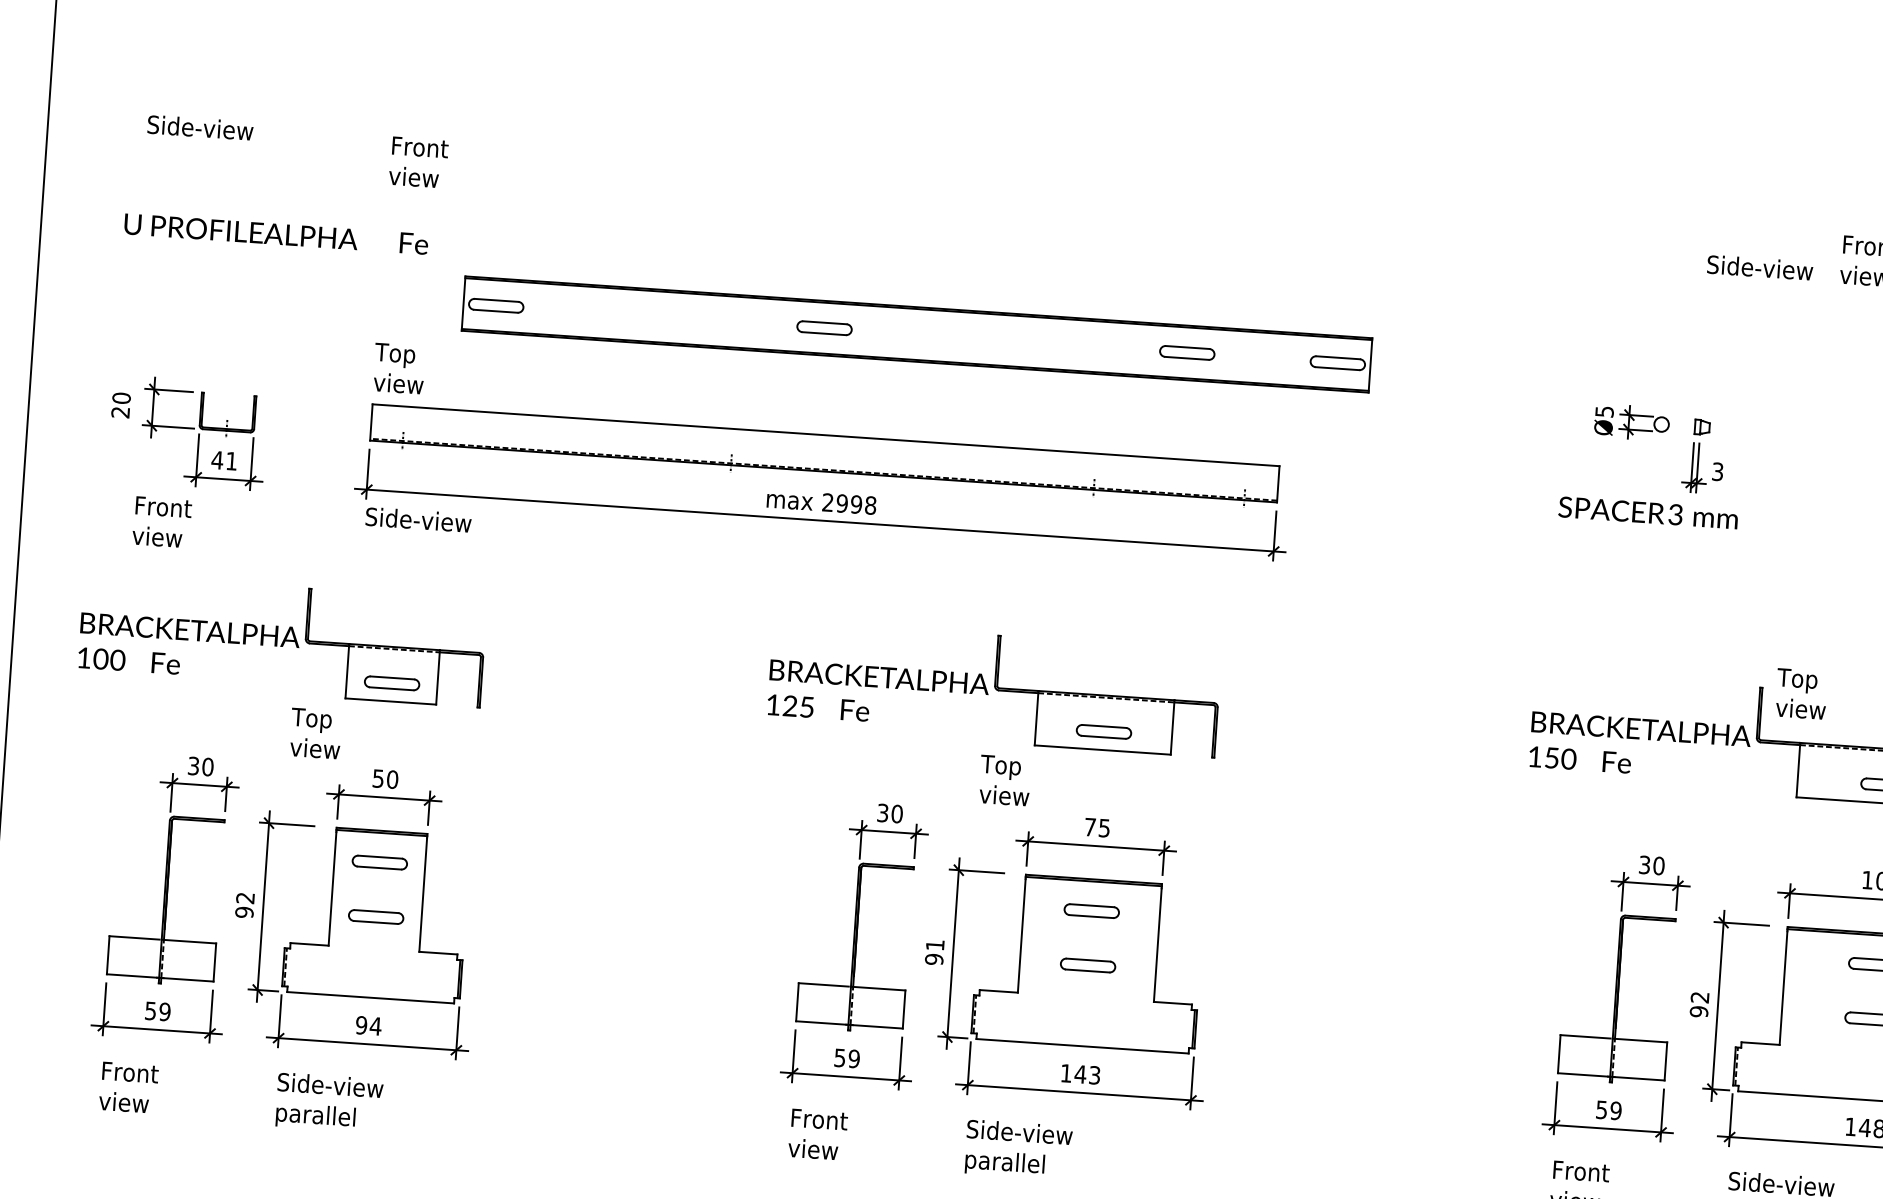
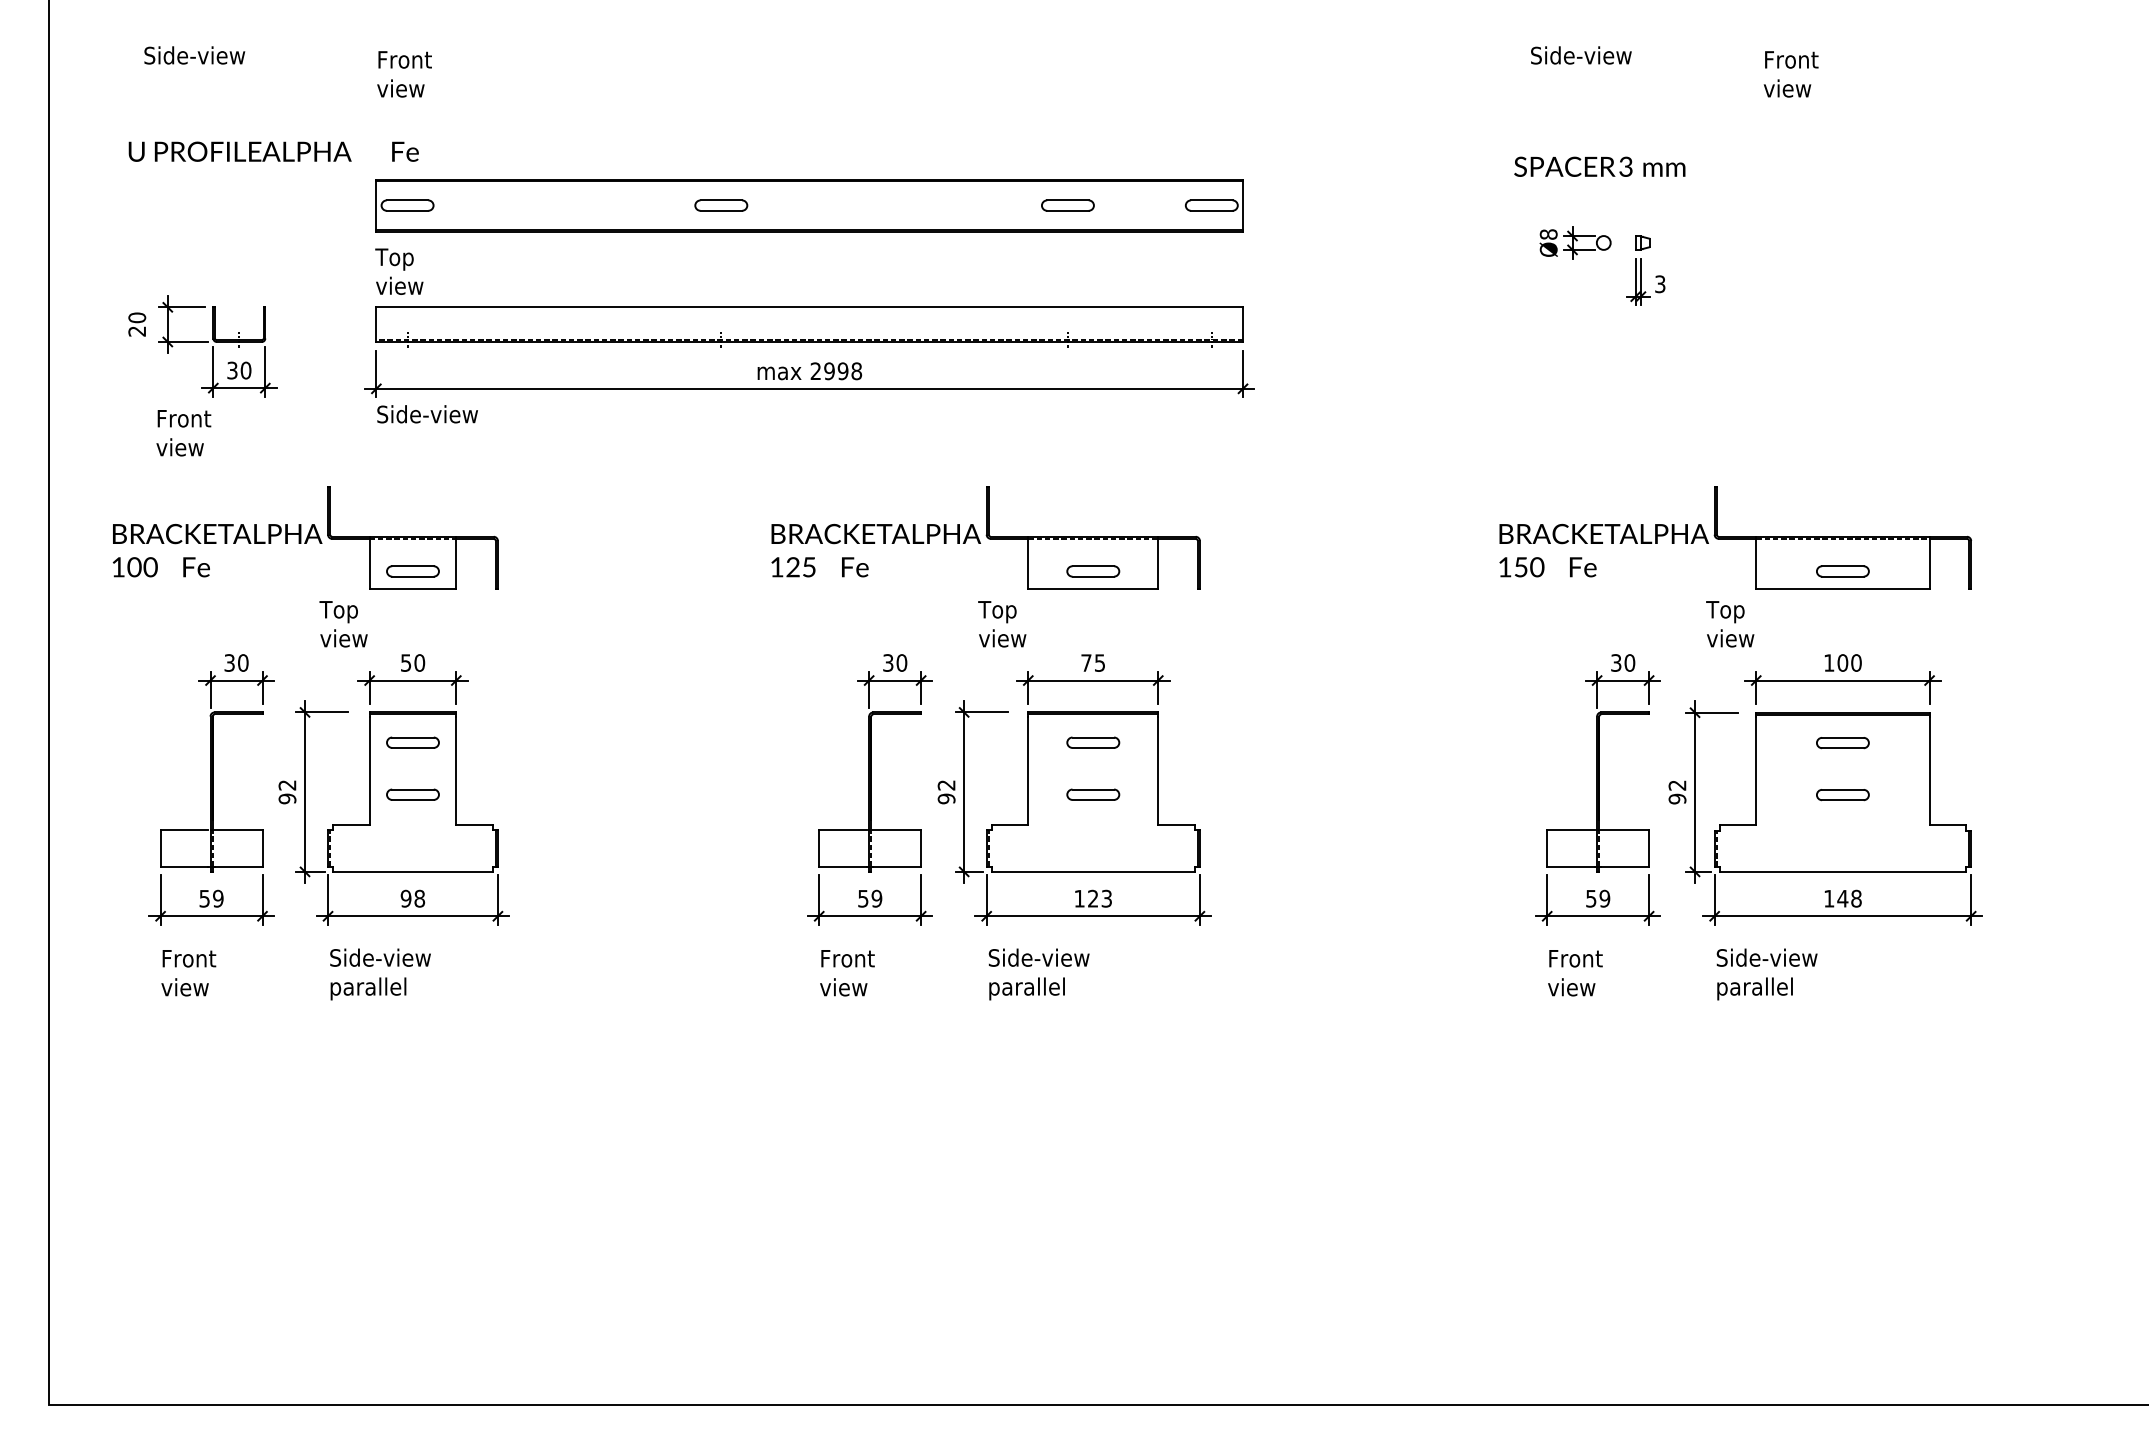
text: (1760, 267) -> (1581, 55), moved
part: (916, 334) -> (809, 205), moved
text: (1604, 411) -> (1548, 234), Ø5 -> Ø8
text: (223, 460) -> (238, 370), 41 -> 30
text: (1647, 512) -> (1599, 166), moved
text: (1801, 694) -> (1730, 624), moved
text: (935, 945) -> (946, 785), 91 -> 92
text: (375, 1026) -> (419, 898), 94 -> 98
text: (1079, 1074) -> (1092, 898), 143 -> 123

